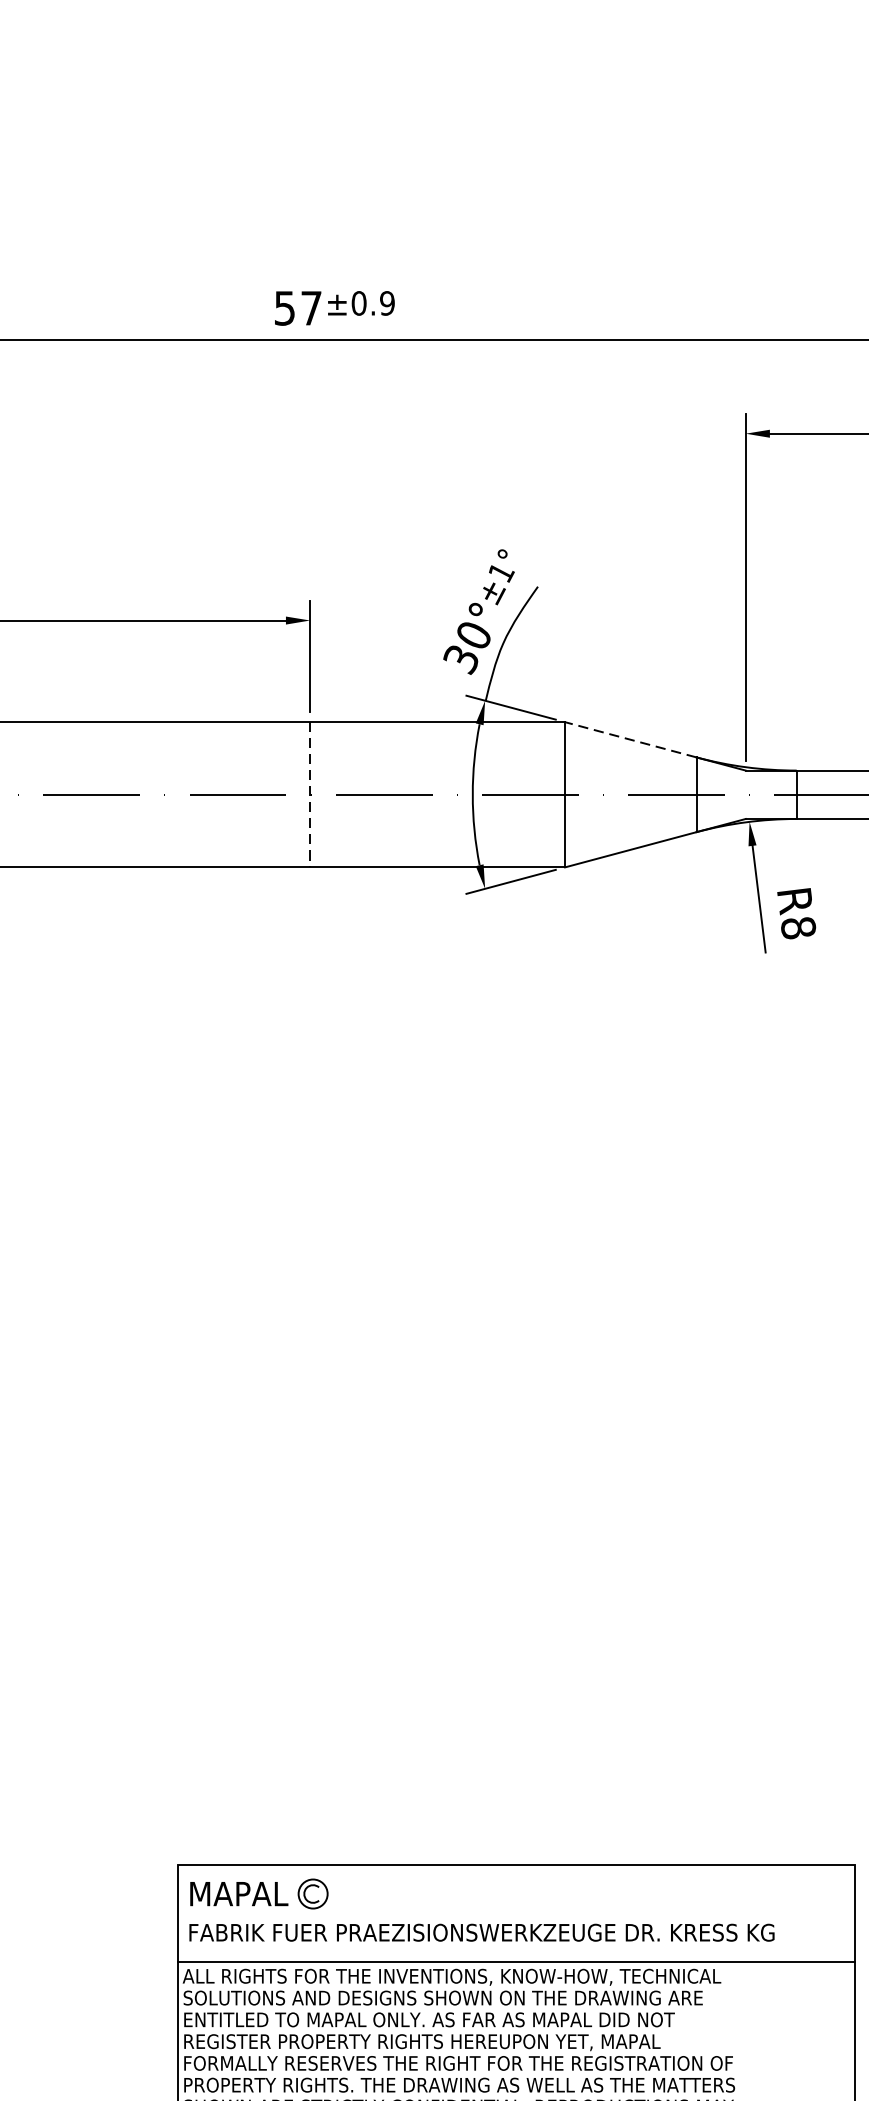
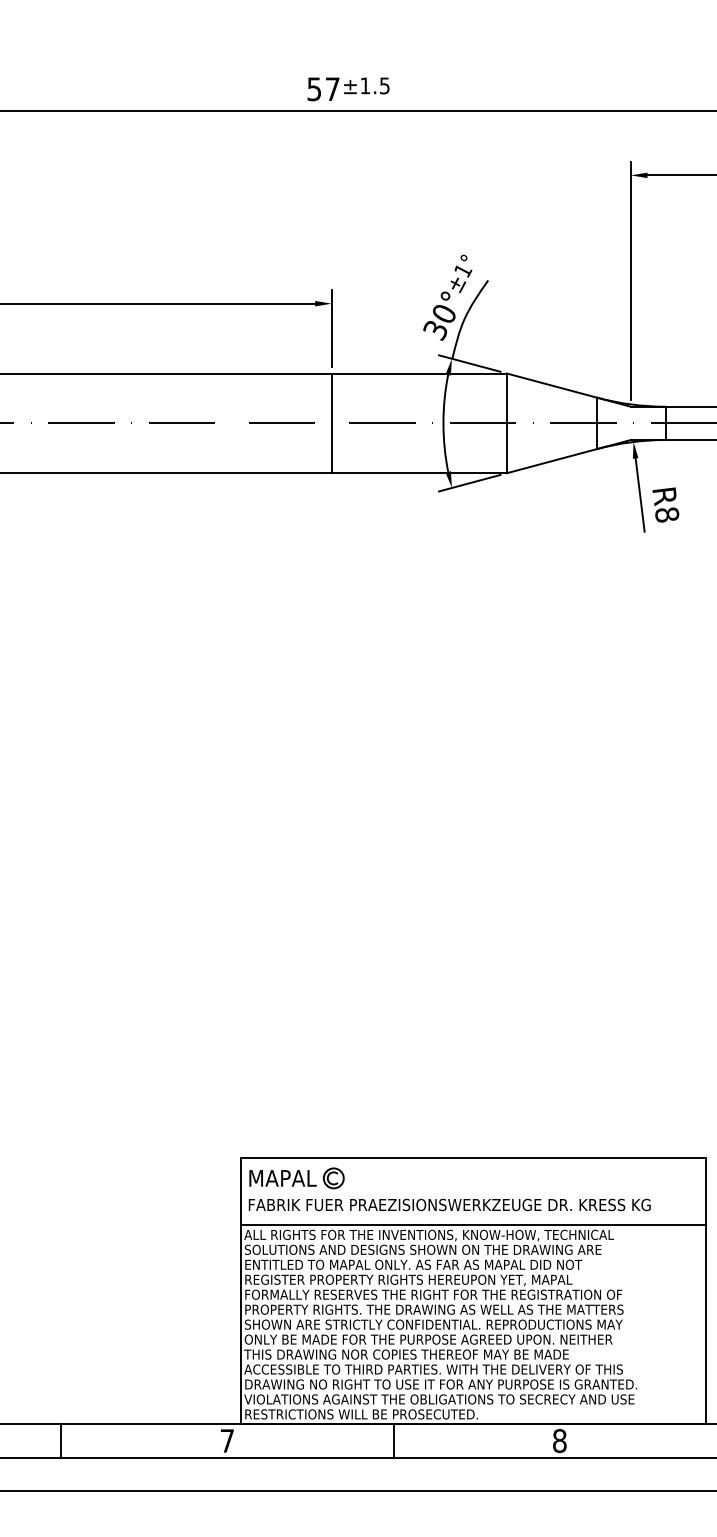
text: (372, 302) -> (374, 85), ±0.9 -> ±1.5
line: (631, 739) -> (552, 385), dashed -> solid
line: (309, 794) -> (331, 423), dashed -> solid

